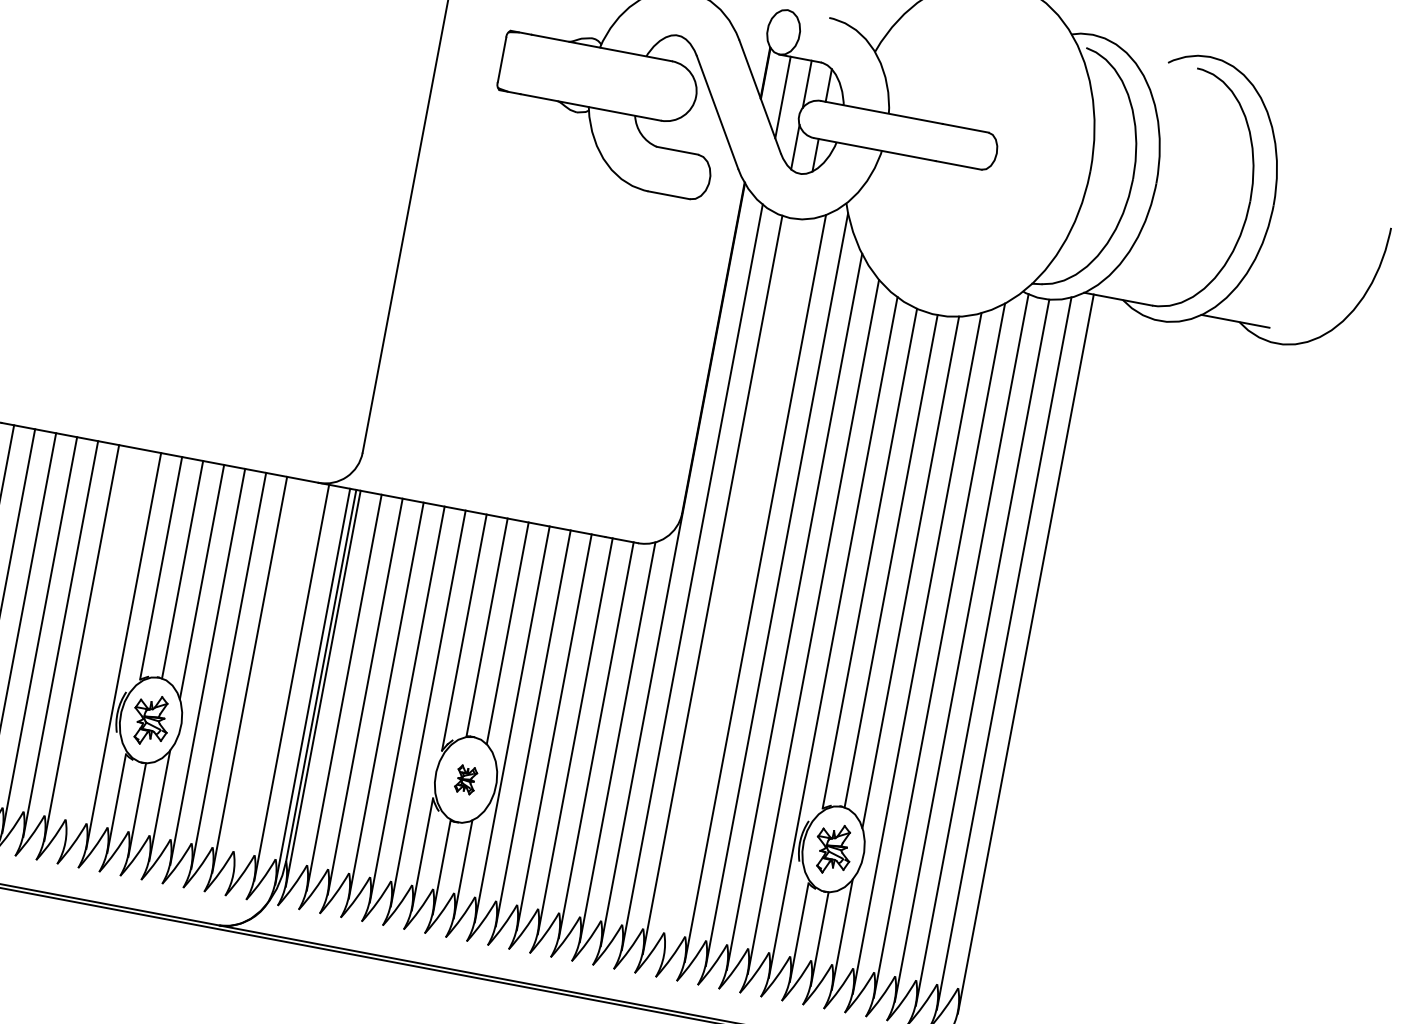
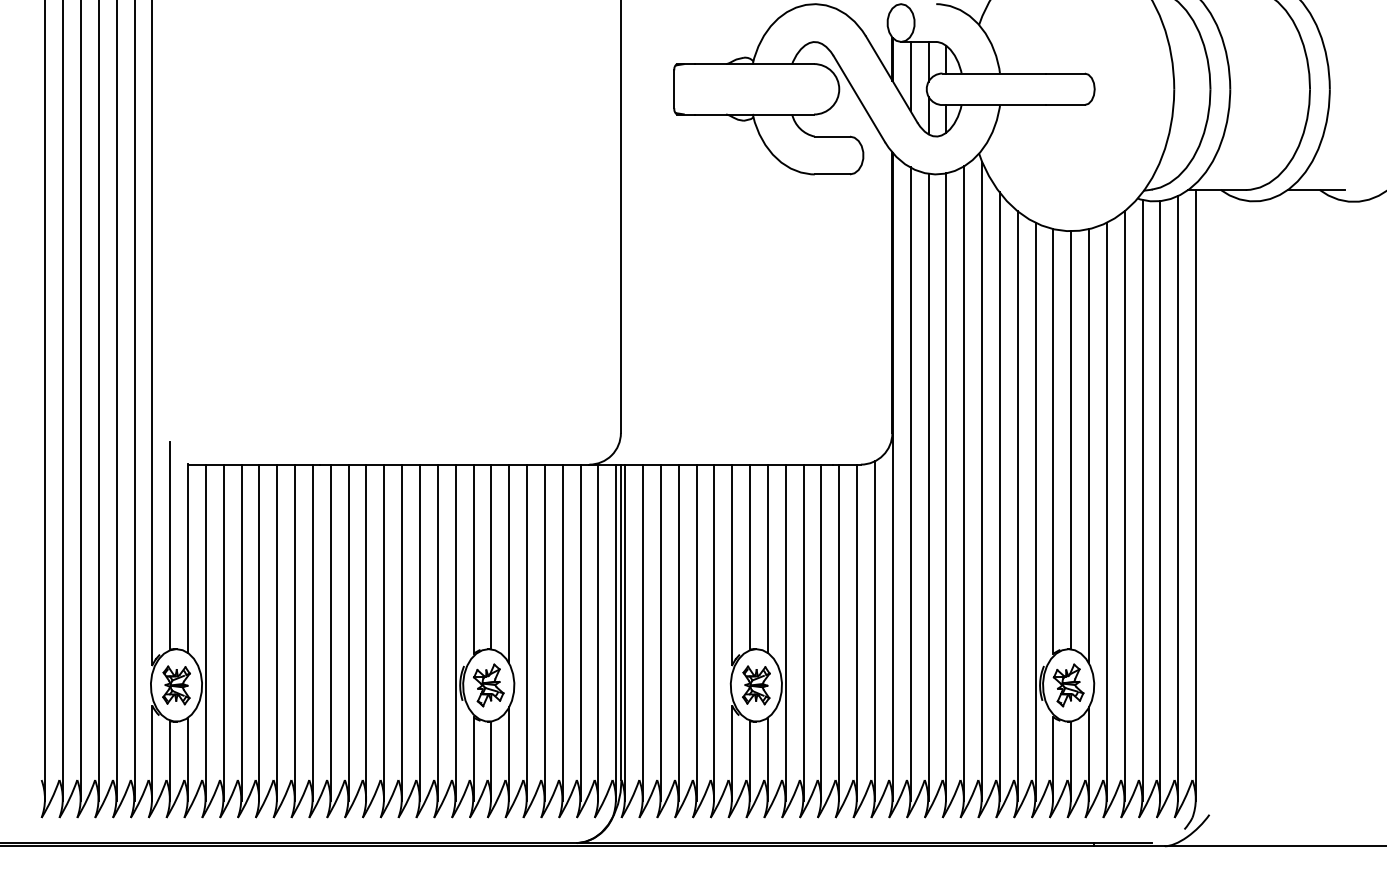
line: (734, 587) -> (946, 486), added
line: (102, 646) -> (437, 632), added
line: (270, 678) -> (580, 632), added
part: (466, 779) -> (756, 685), size x1.67

